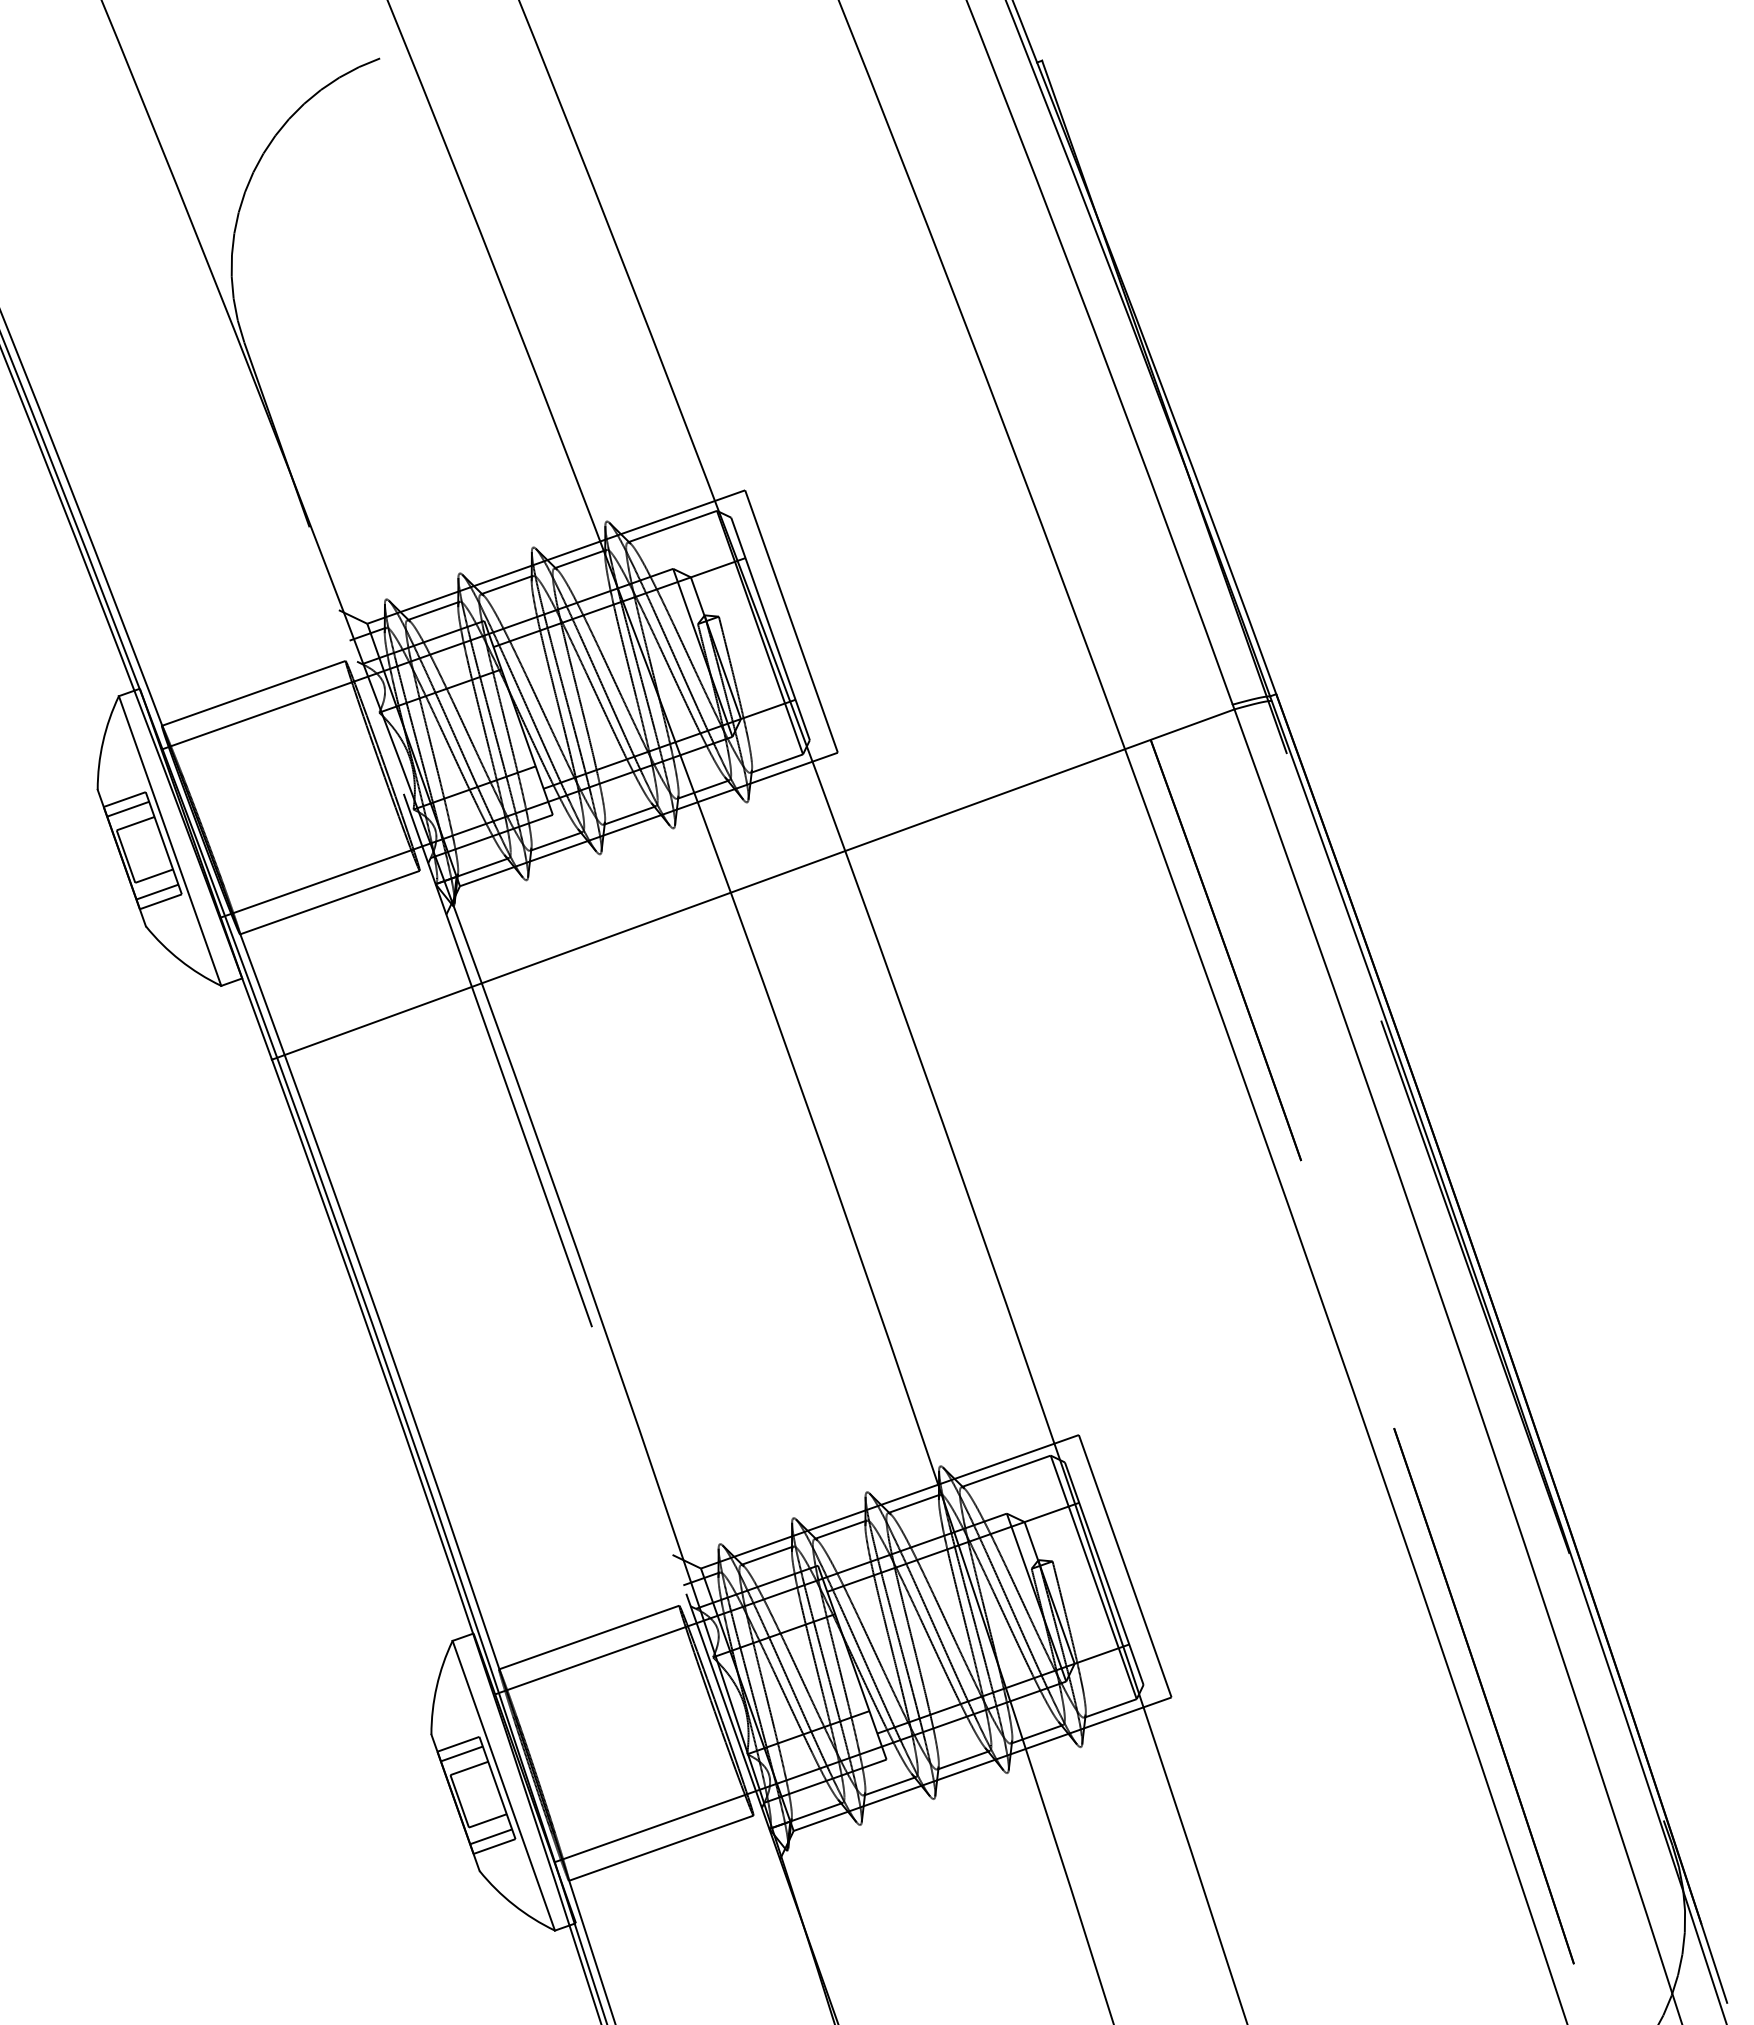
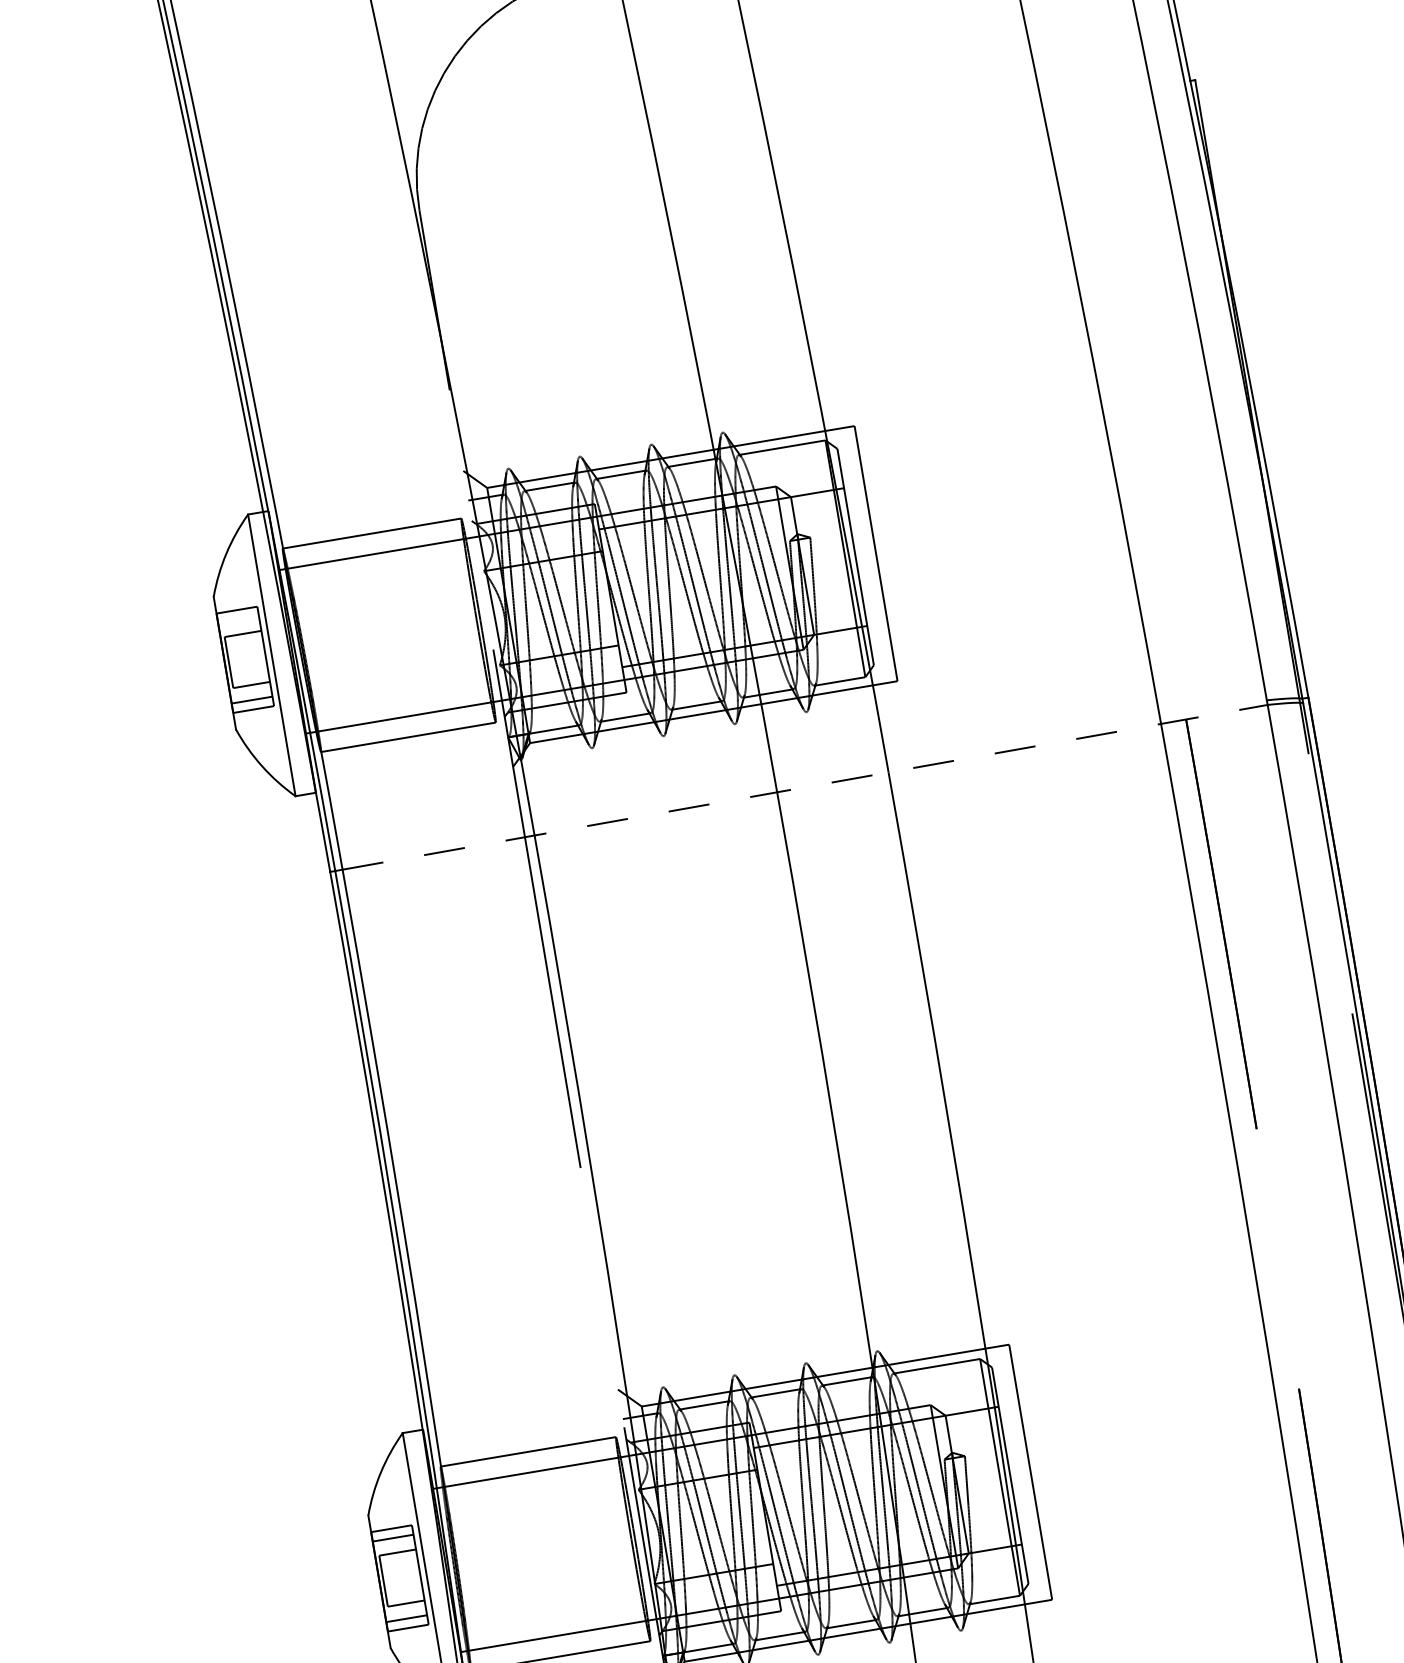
line: (128, 808) -> (238, 618), removed
line: (760, 882) -> (805, 787), solid -> dashed

